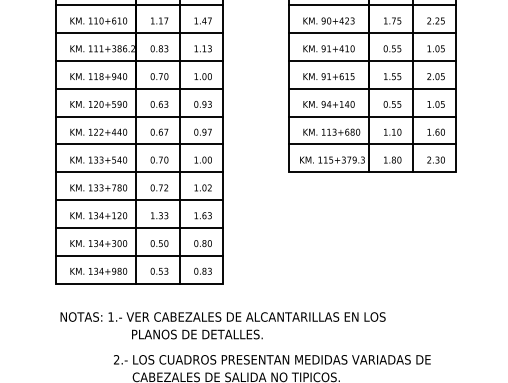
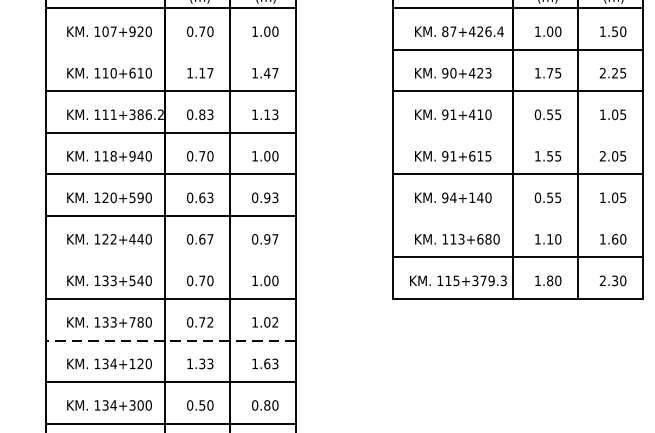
line: (139, 5) -> (170, 50), removed
line: (372, 60) -> (518, 132), removed
line: (372, 116) -> (518, 215), removed
line: (139, 144) -> (170, 257), removed
line: (139, 200) -> (170, 341), solid -> dashed

